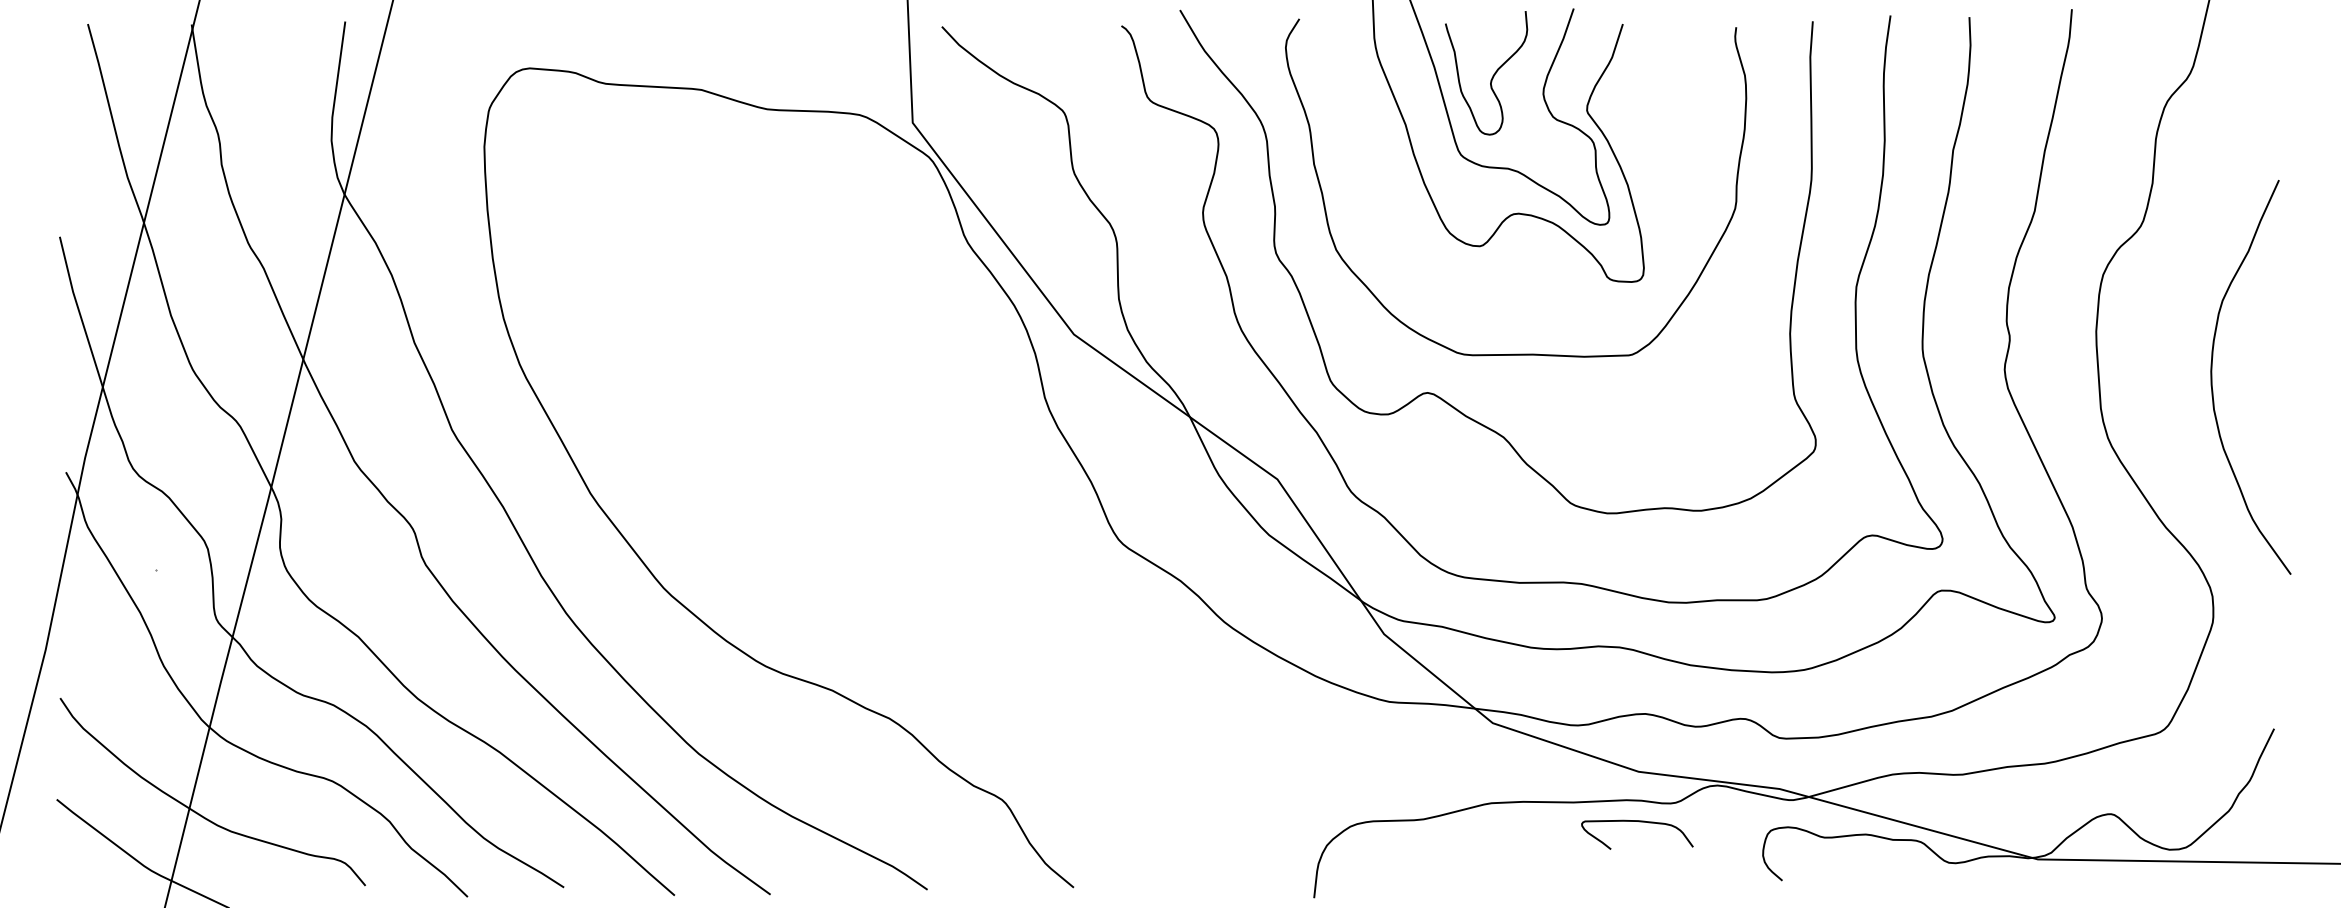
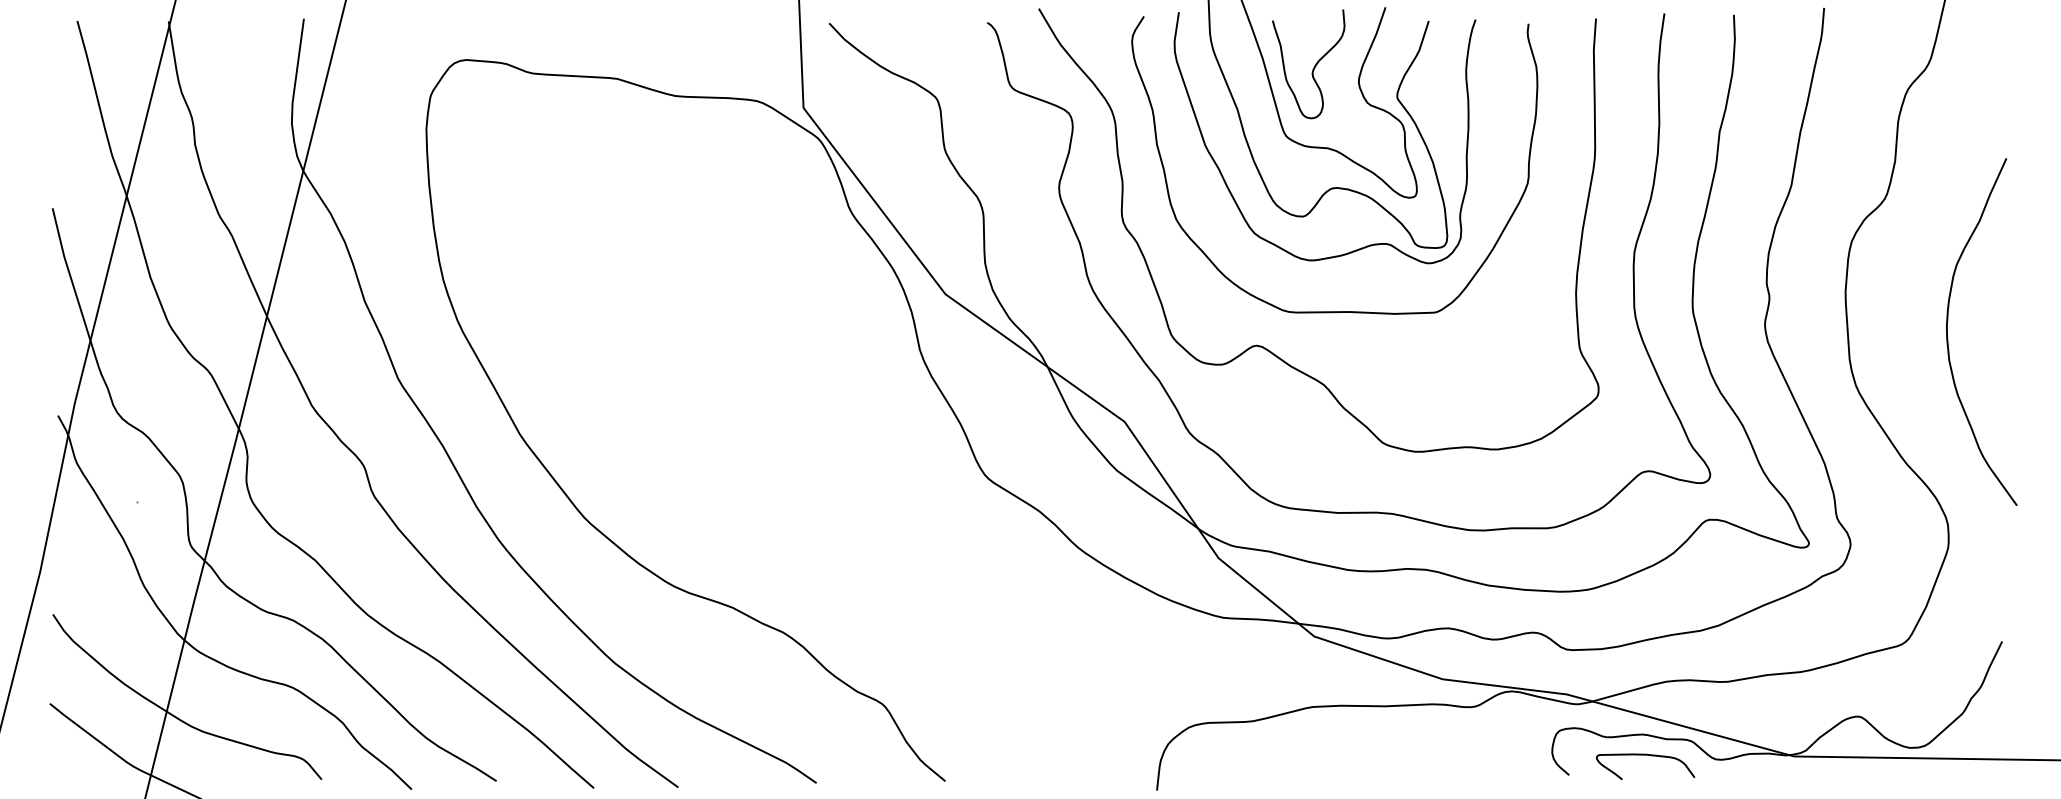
curve: (1395, 212) -> (1228, 186), added
curve: (1637, 821) -> (1645, 755), moved

